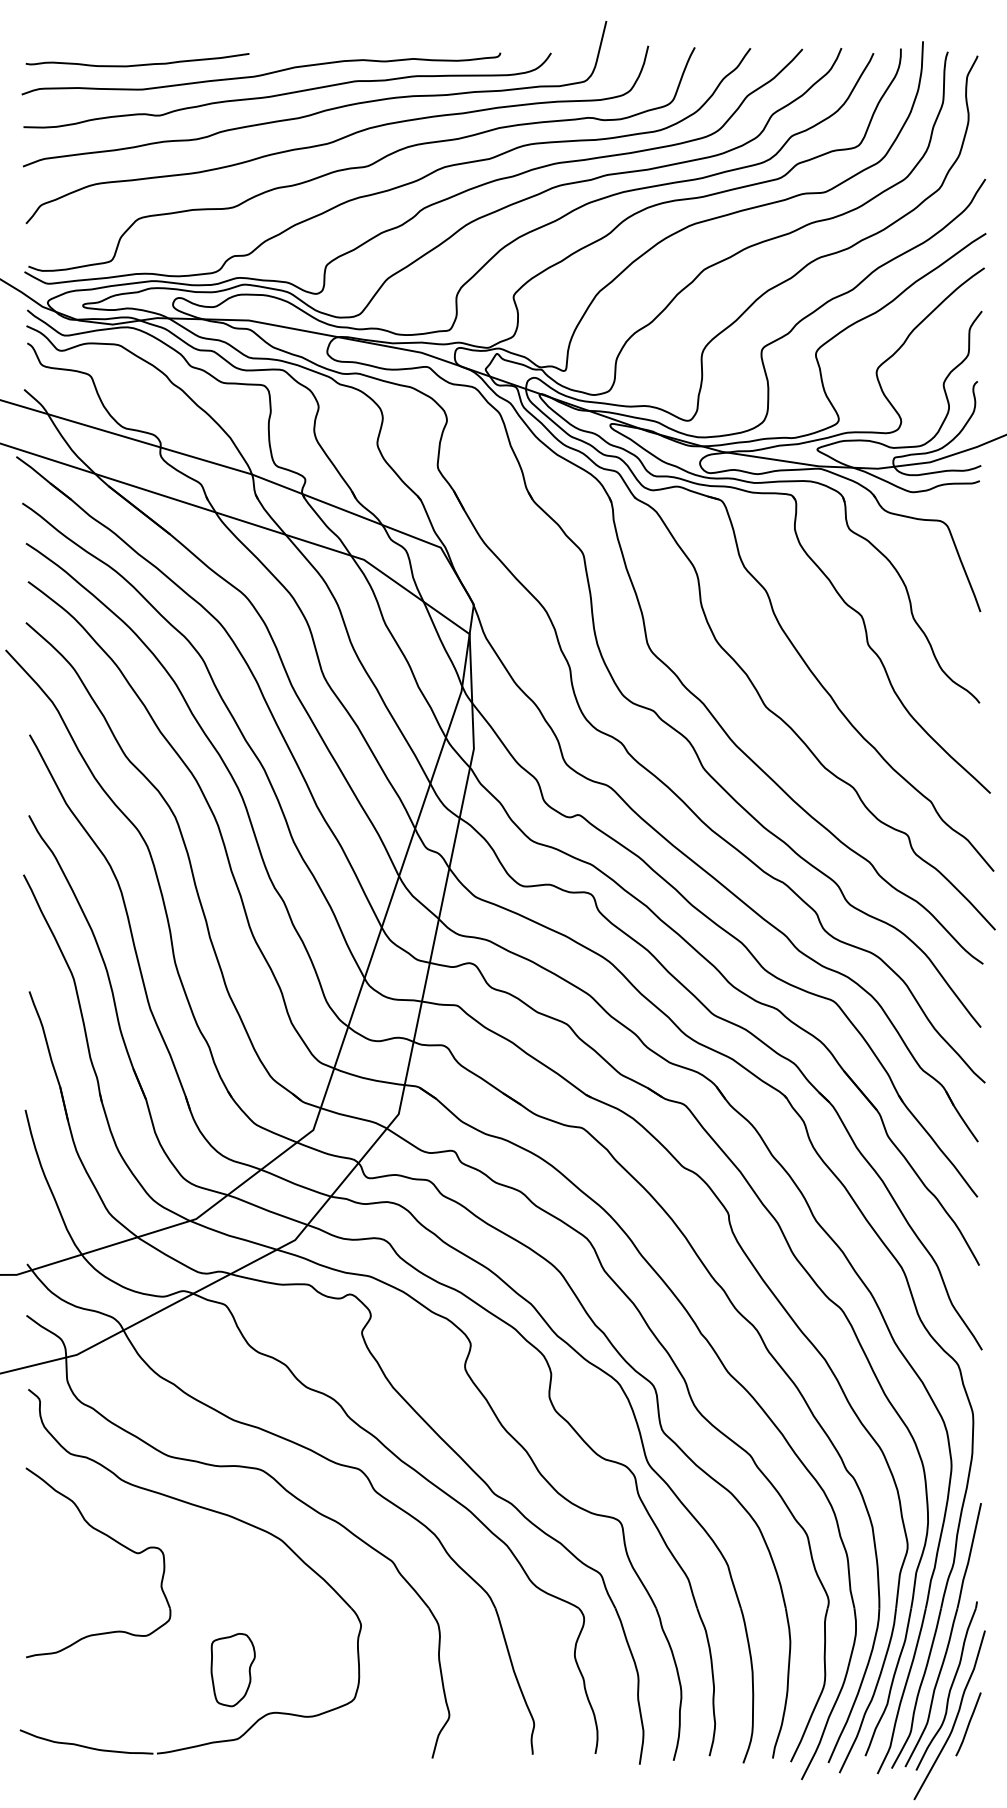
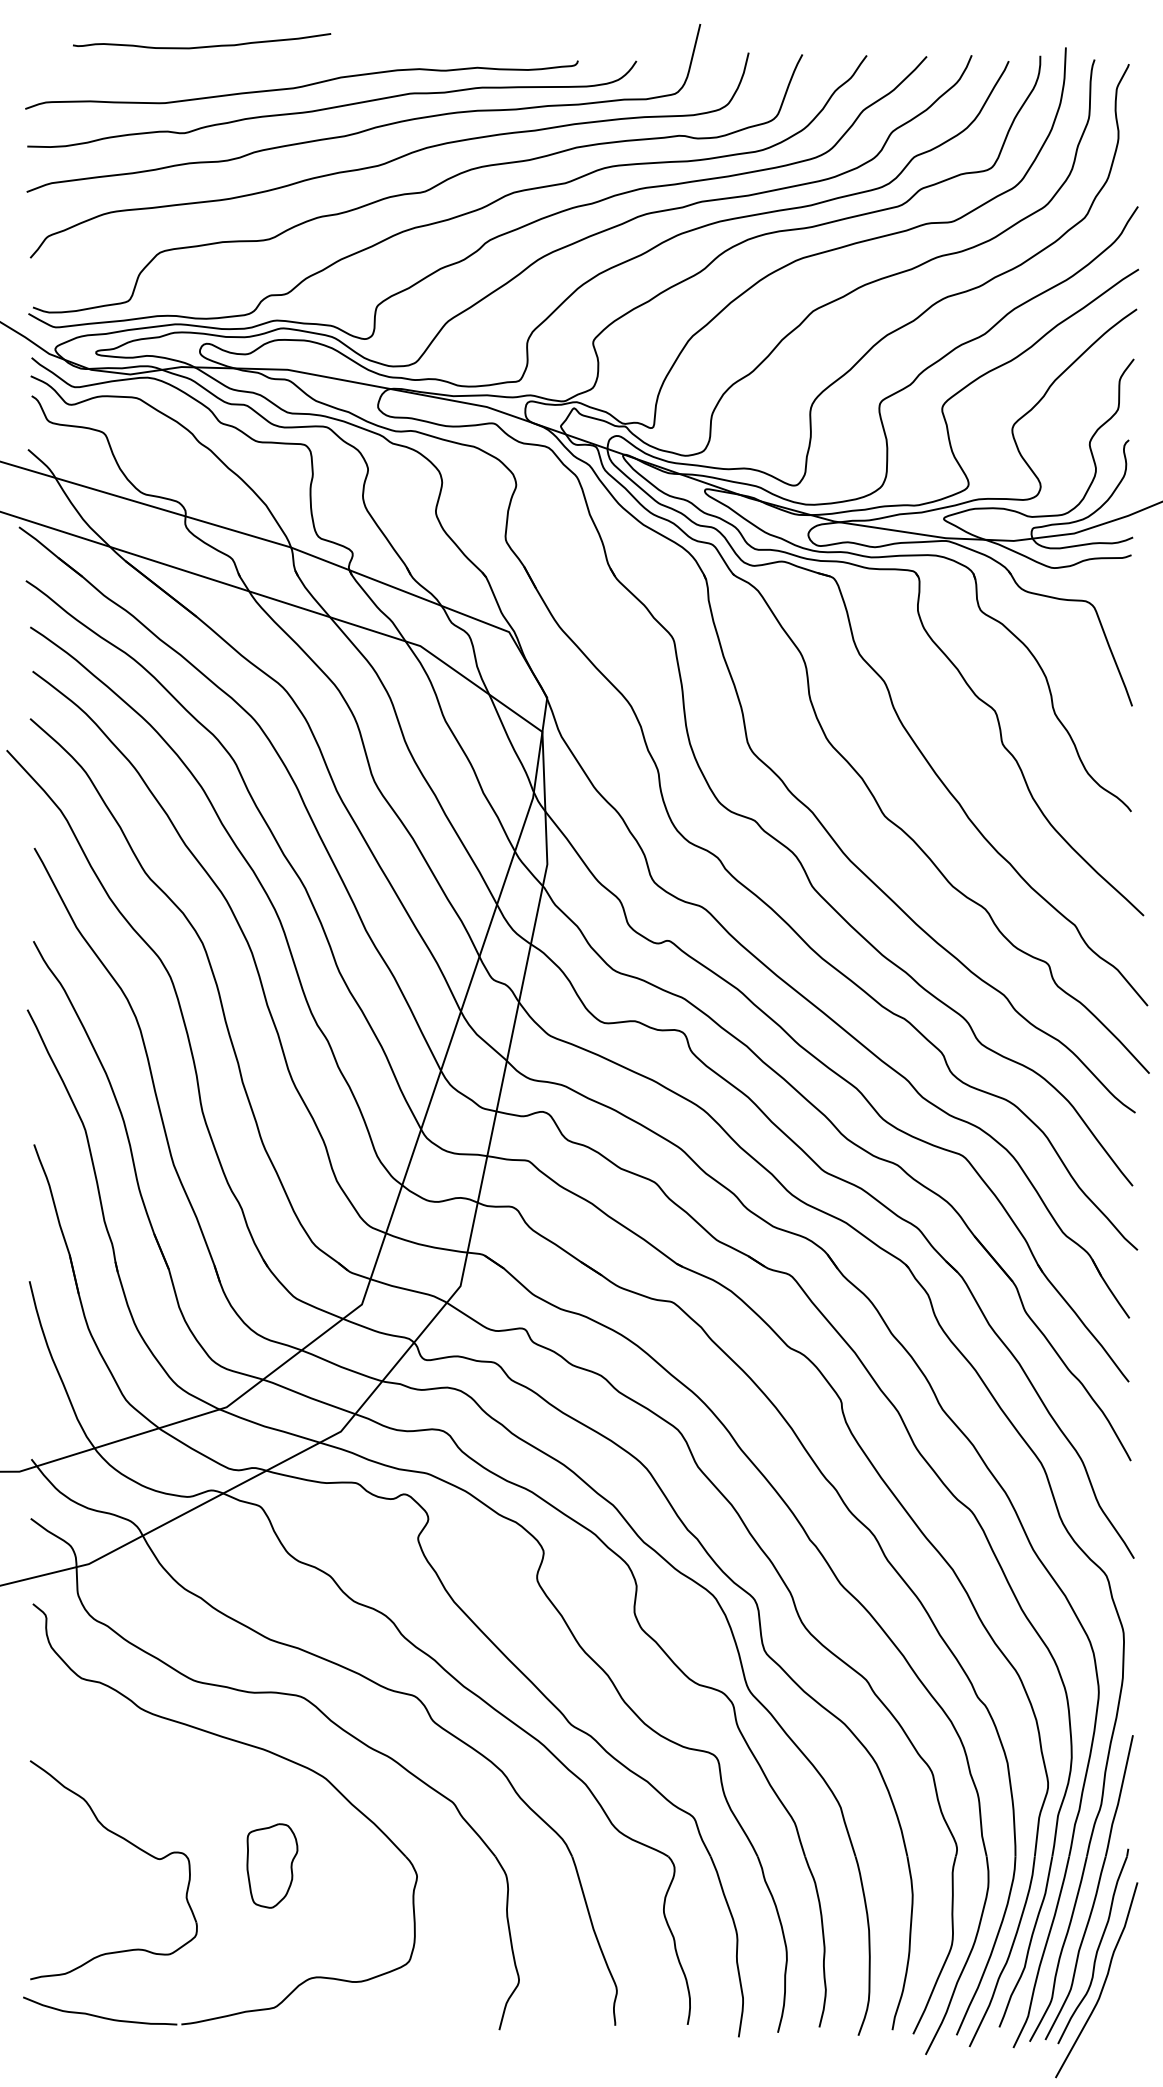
curve: (138, 64) -> (202, 46), moved
part: (112, 1539) -> (129, 1843), moved
part: (233, 1669) -> (272, 1865), moved
curve: (968, 1724) -> (1118, 1990), removed

